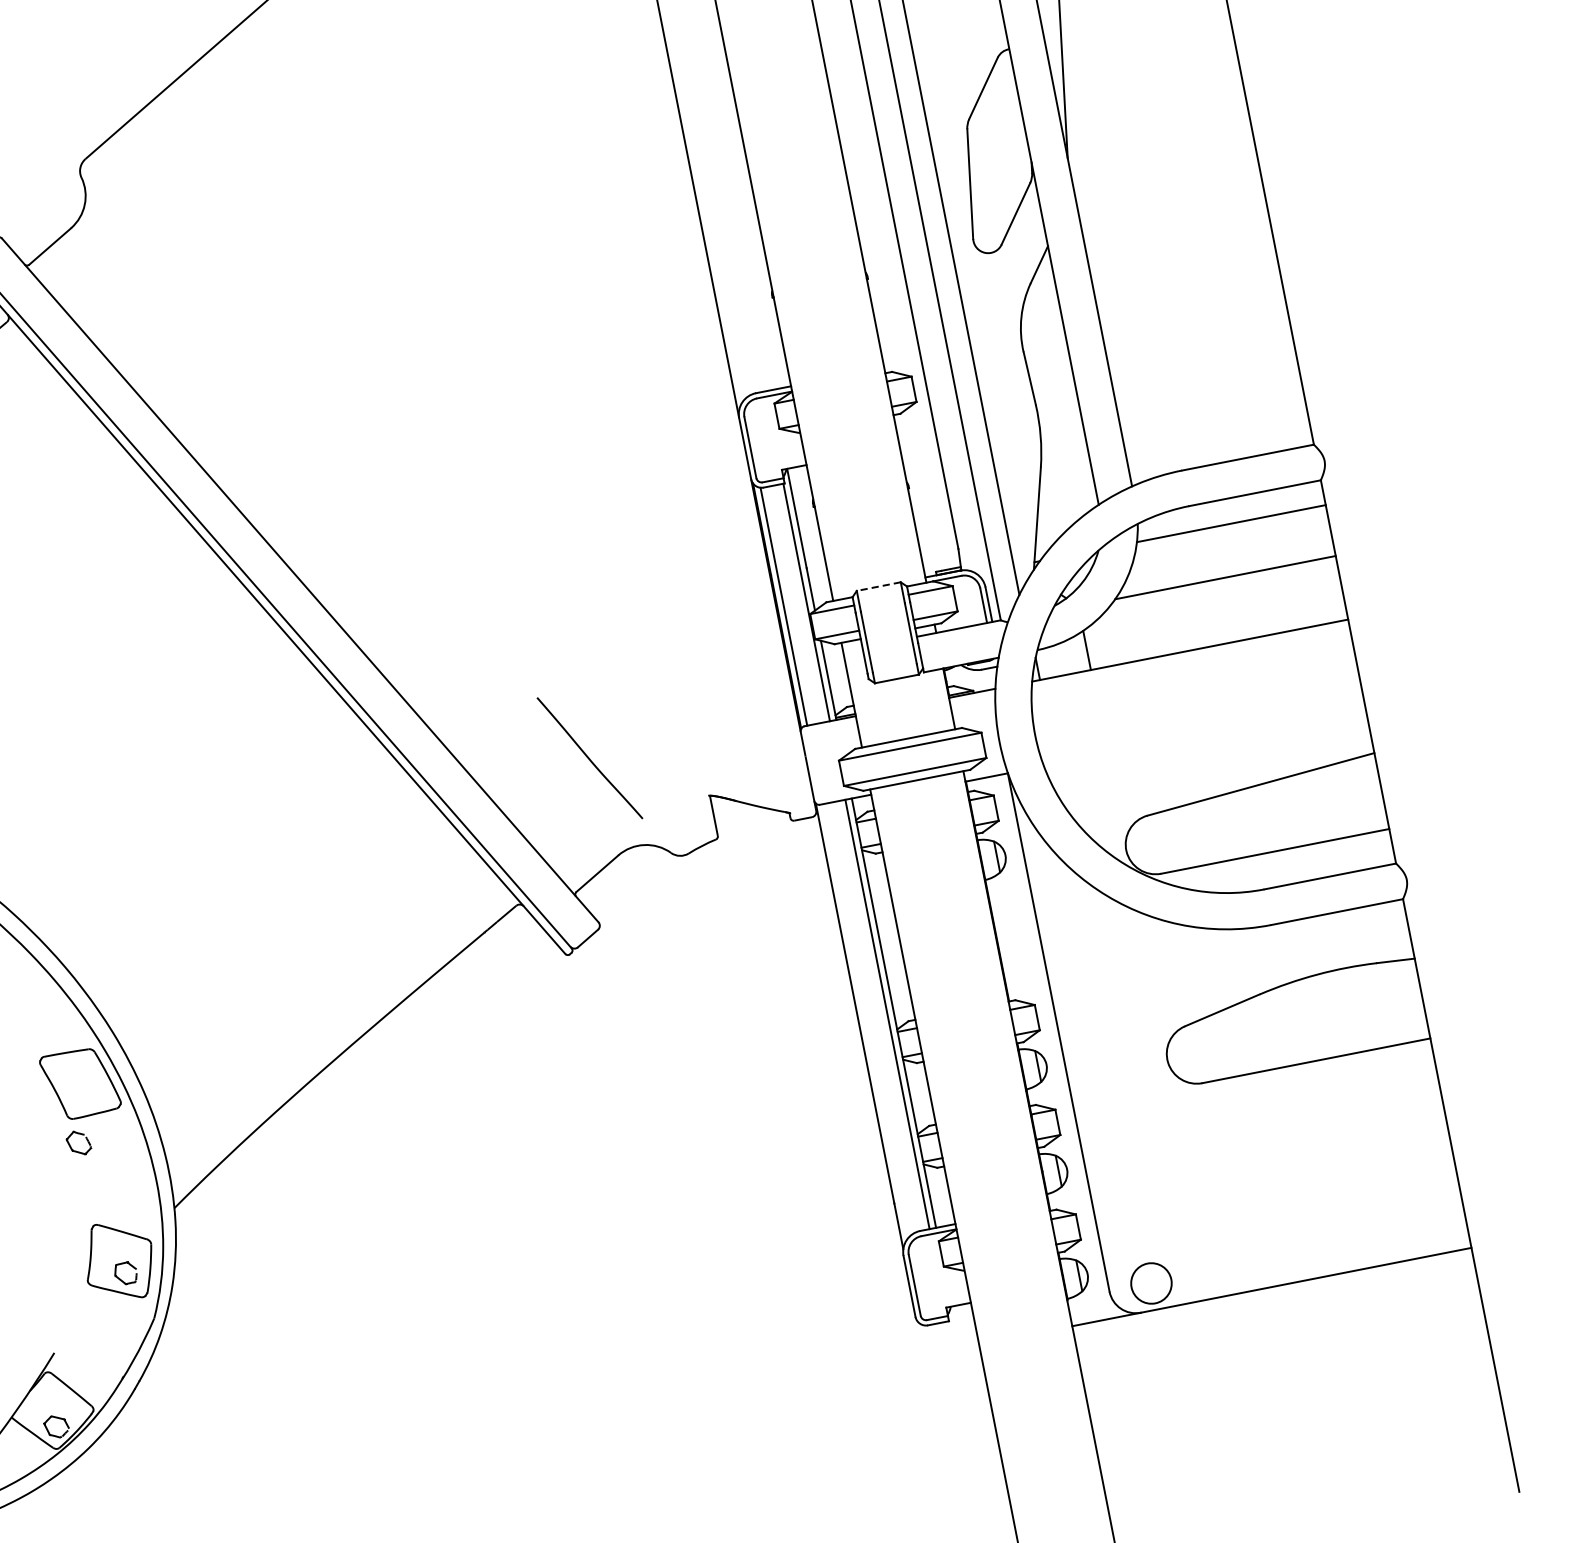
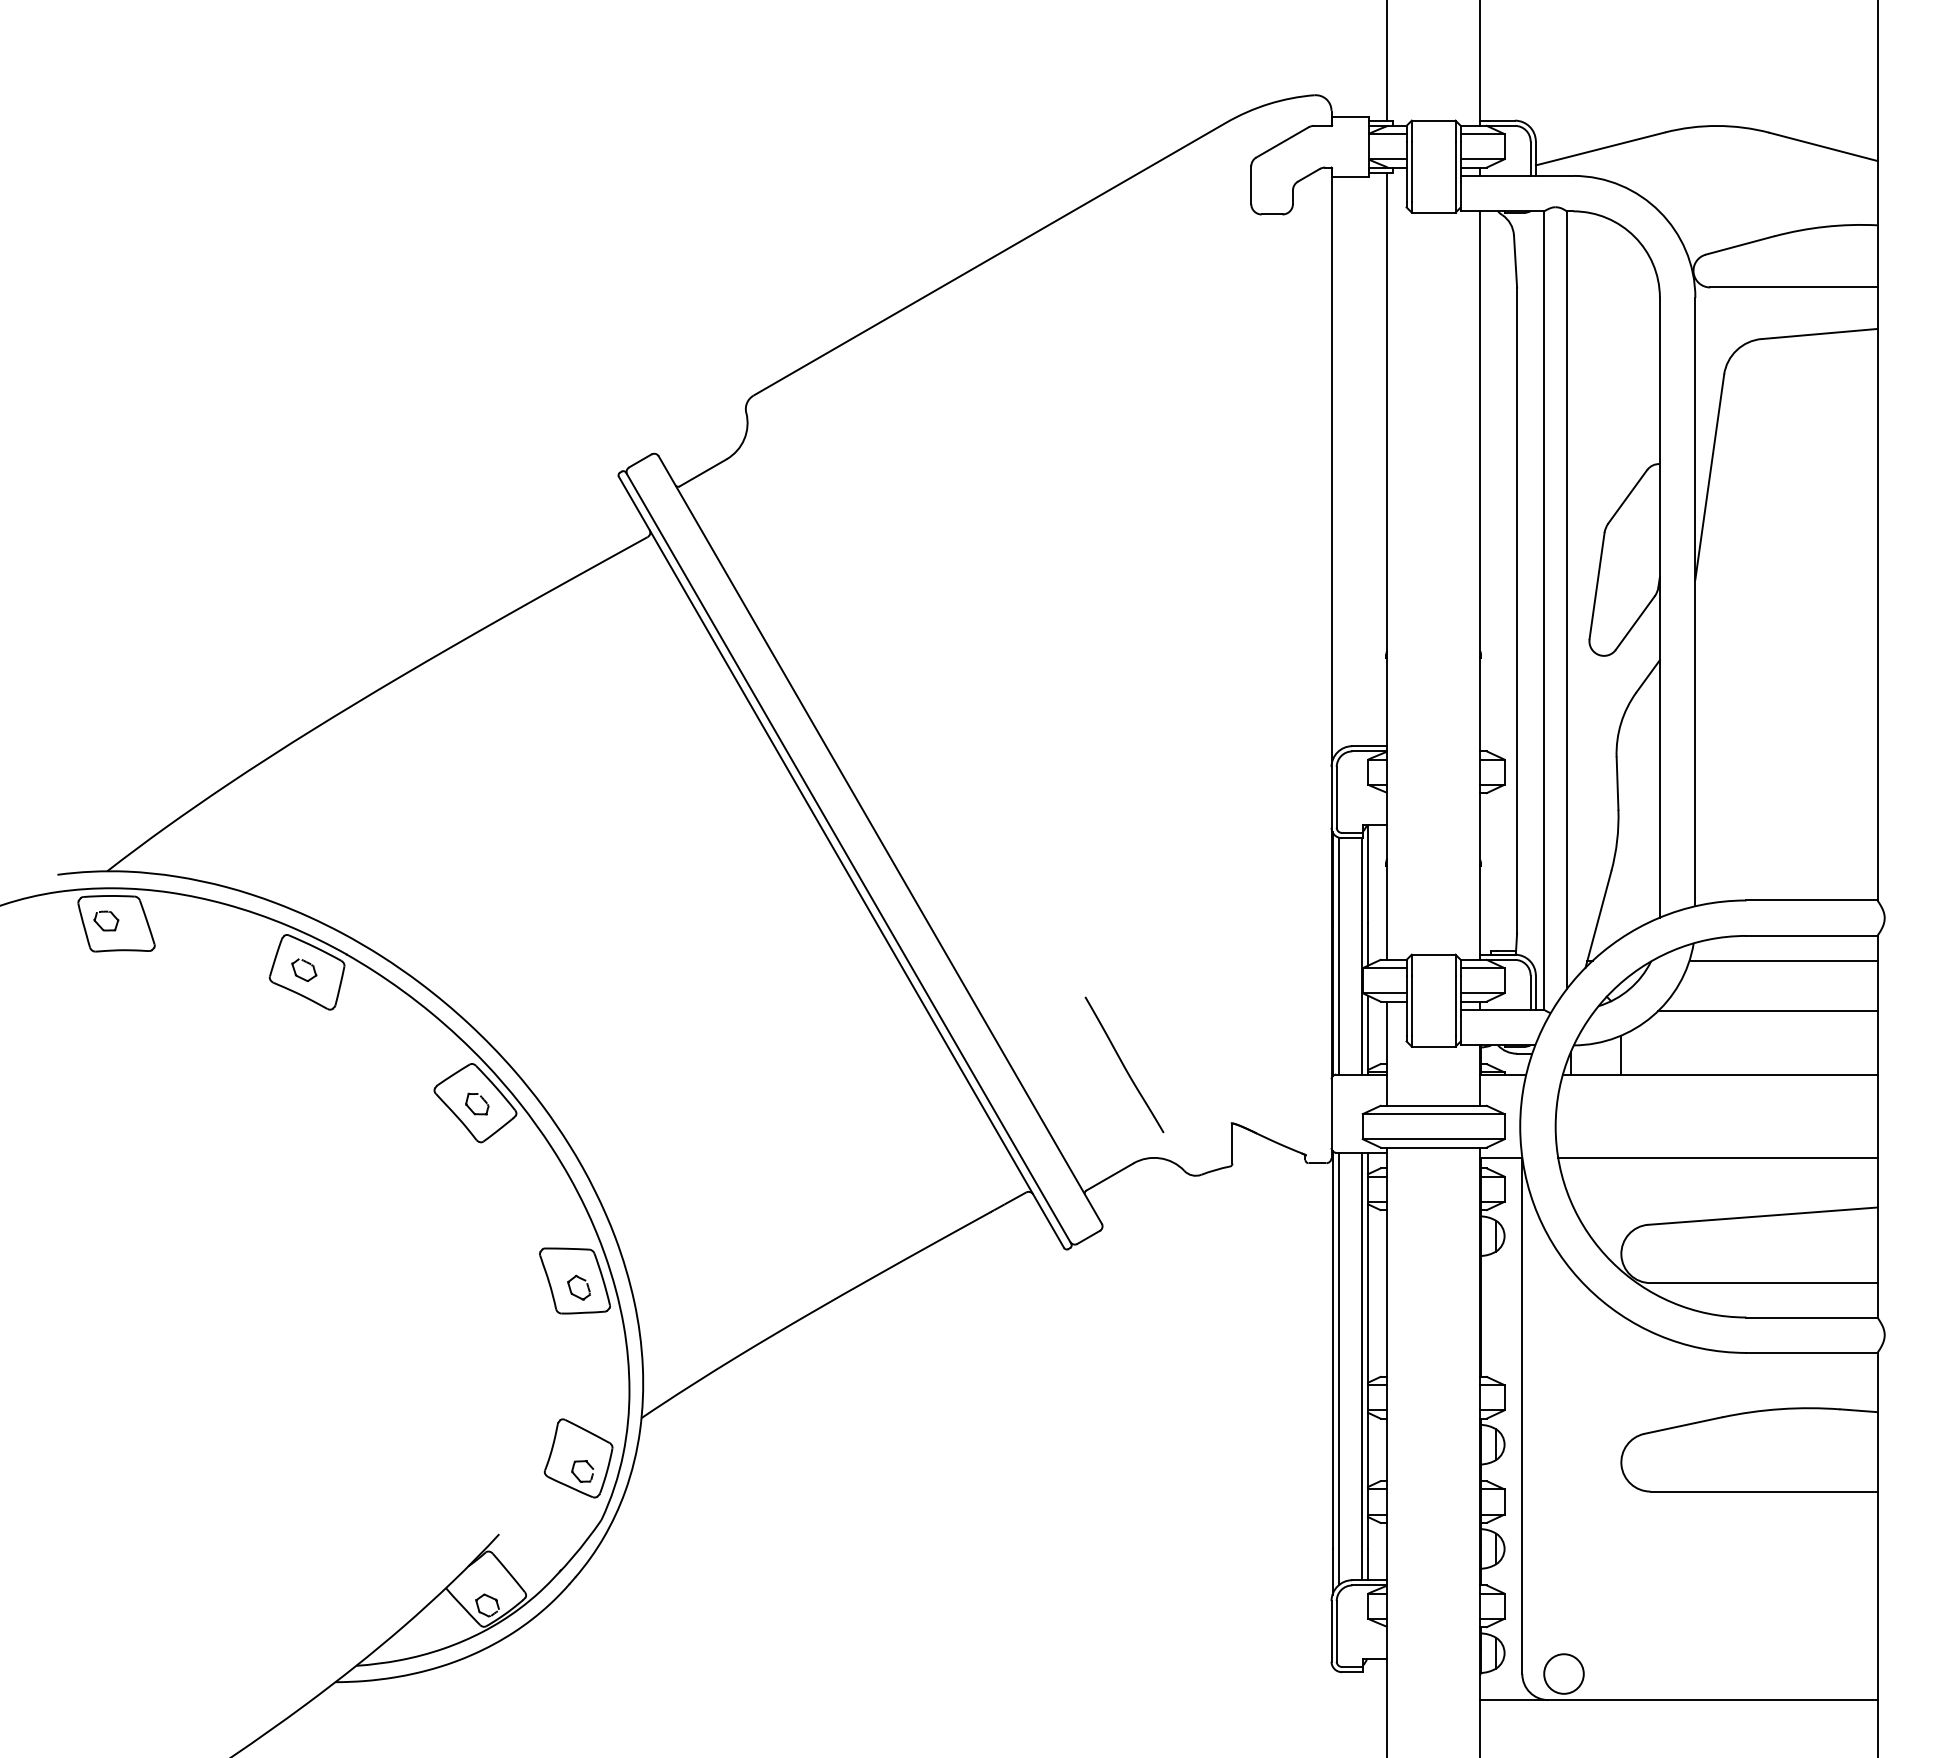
line: (878, 586) -> (1433, 954), dashed -> solid
line: (1203, 734) -> (1717, 1157), added
line: (864, 1021) -> (1338, 1368), added
part: (71, 1146) -> (571, 1289), moved

